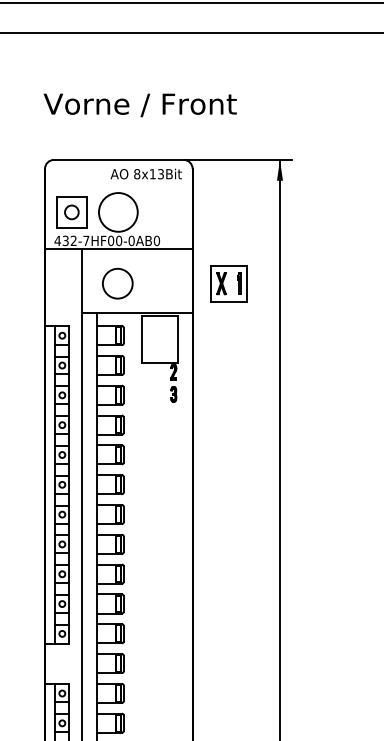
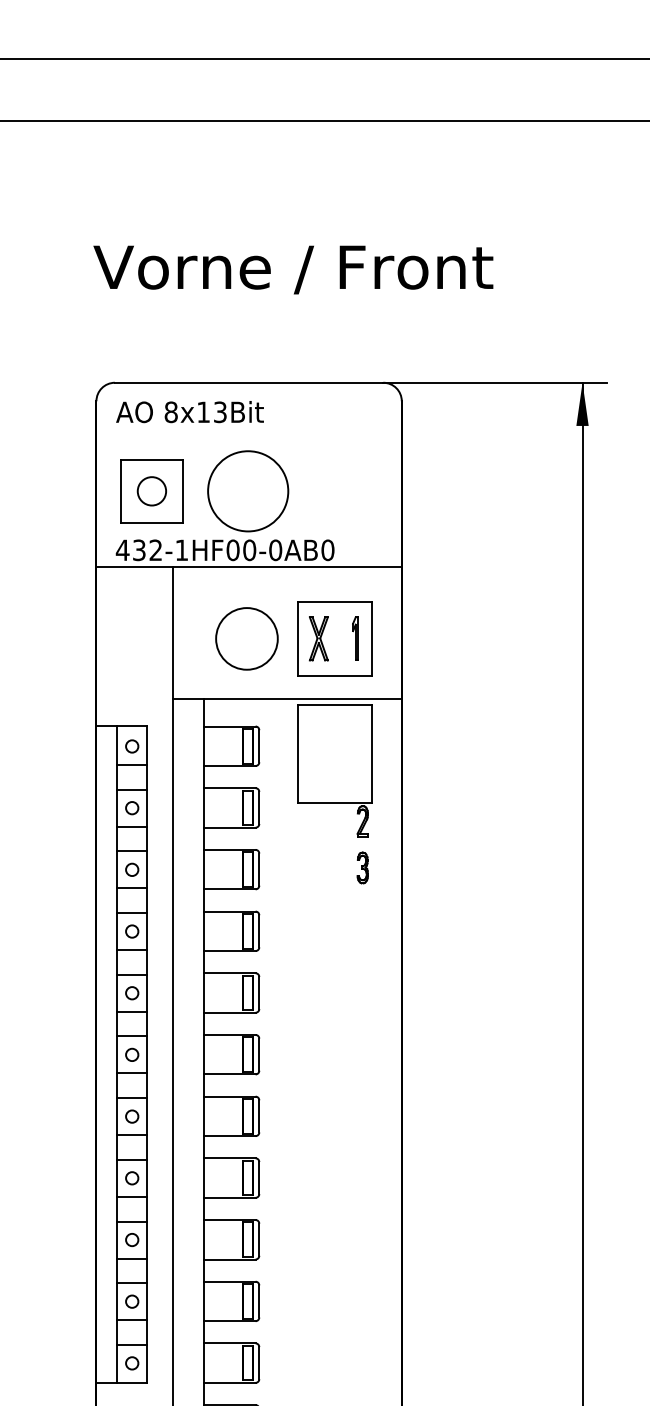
text: (145, 173) -> (188, 410), moved
text: (86, 240) -> (182, 549), 432-7HF00-0AB0 -> 432-1HF00-0AB0
part: (228, 283) -> (333, 638), moved

